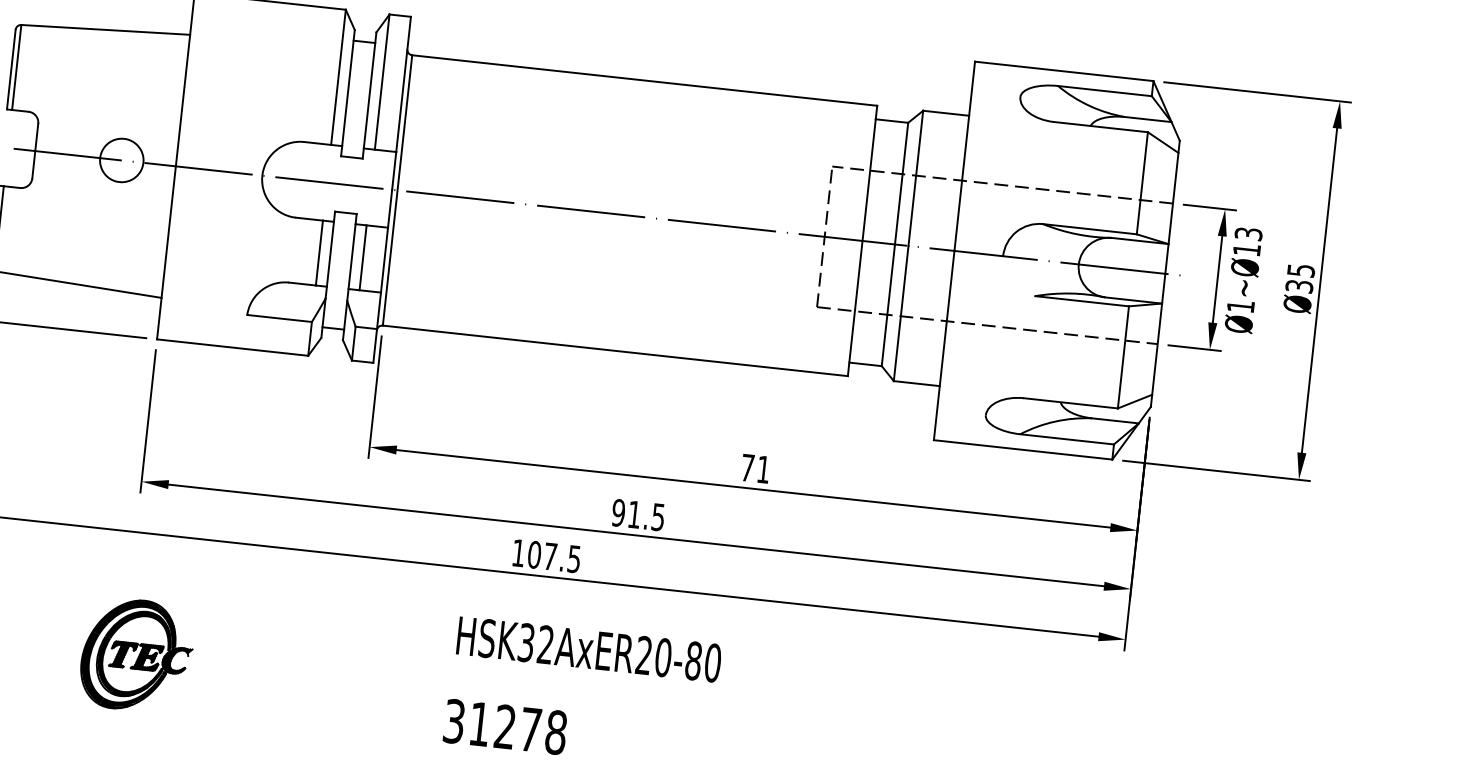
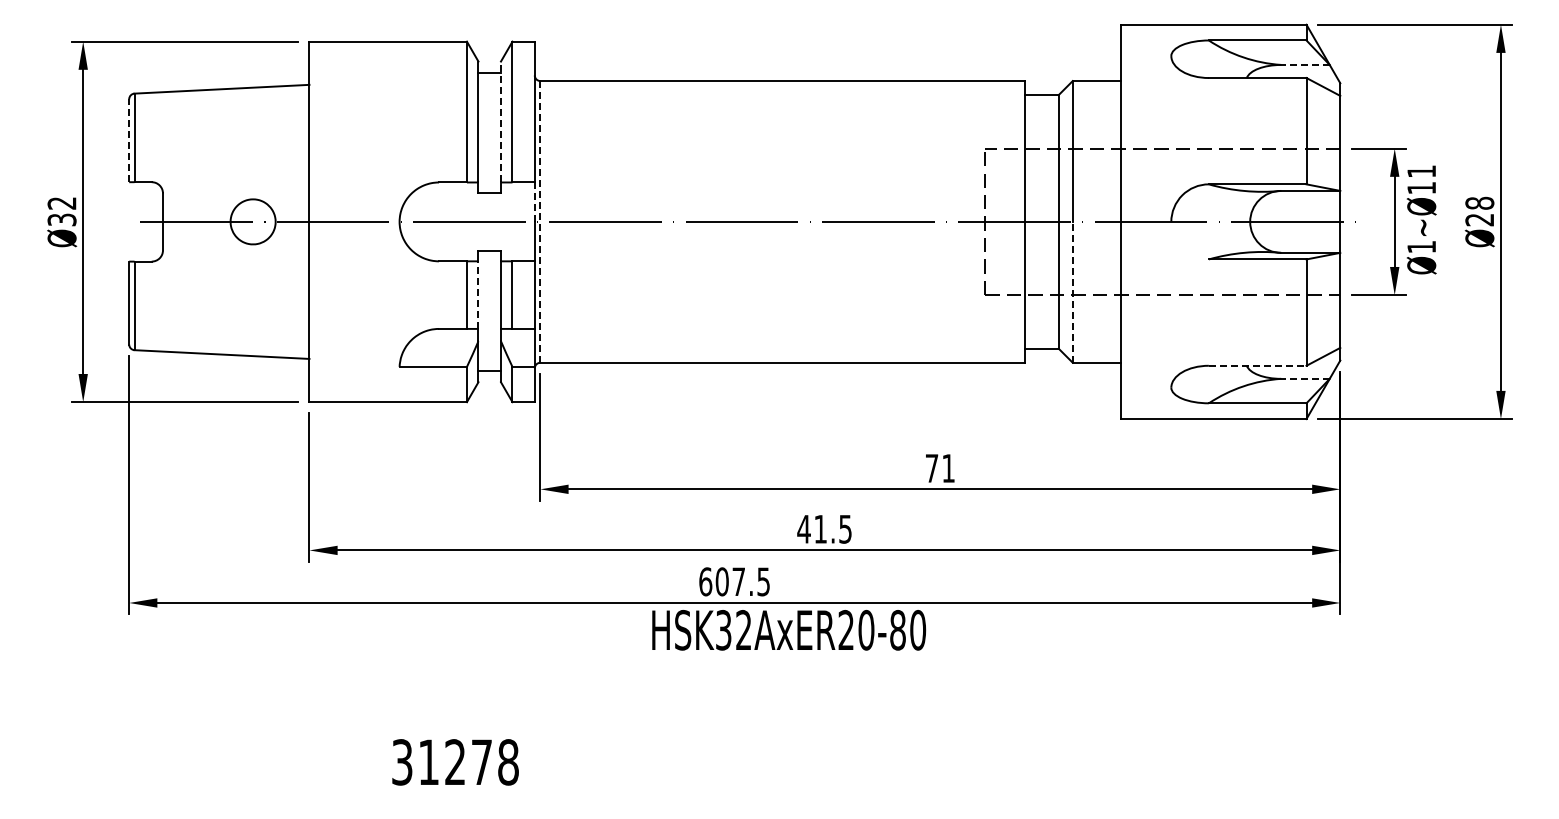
line: (11, 69) -> (129, 140), solid -> dashed
line: (369, 89) -> (500, 121), solid -> dashed
line: (1147, 119) -> (1304, 64), solid -> dashed
line: (393, 171) -> (534, 202), solid -> dashed
line: (397, 190) -> (540, 221), solid -> dashed
text: (1248, 233) -> (1421, 171), 13 -> 11
line: (330, 254) -> (478, 295), solid -> dashed
text: (1300, 278) -> (1479, 211), 35 -> 28
line: (901, 312) -> (1072, 291), solid -> dashed
line: (1070, 403) -> (1257, 365), solid -> dashed
line: (1114, 420) -> (1304, 378), solid -> dashed
text: (618, 512) -> (803, 528), 91.5 -> 41.5
text: (518, 552) -> (705, 581), 107.5 -> 607.5
text: (589, 649) -> (789, 630), moved
part: (137, 655) -> (324, 729), removed
text: (505, 727) -> (455, 762), moved

